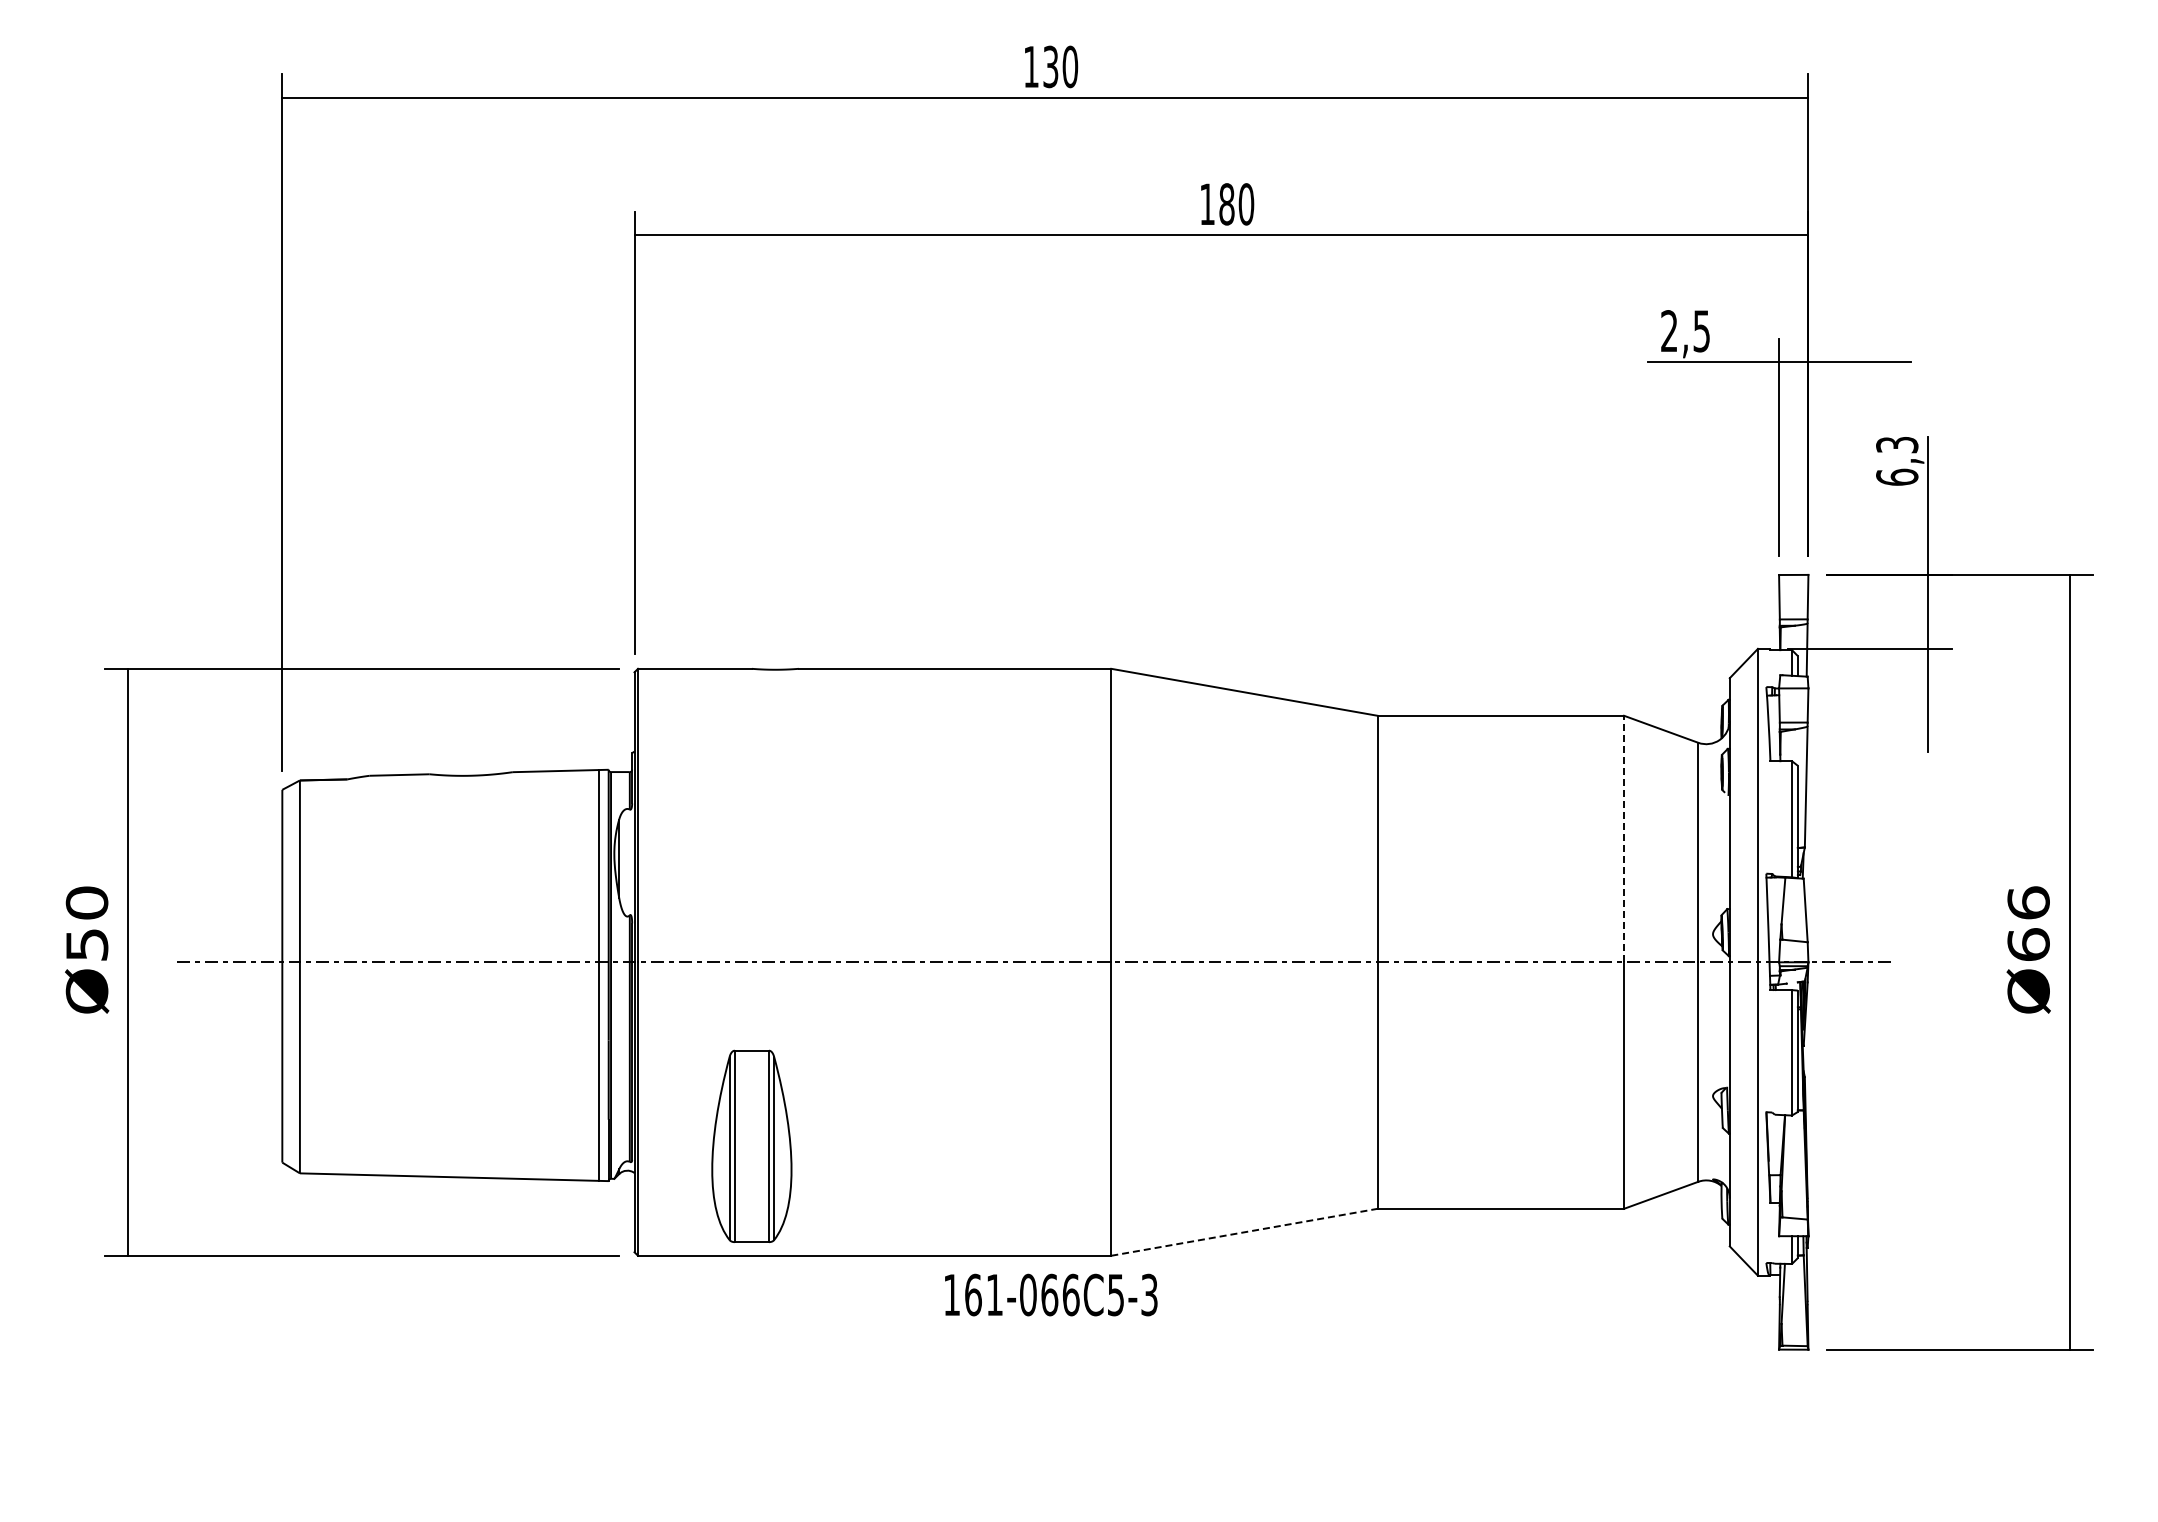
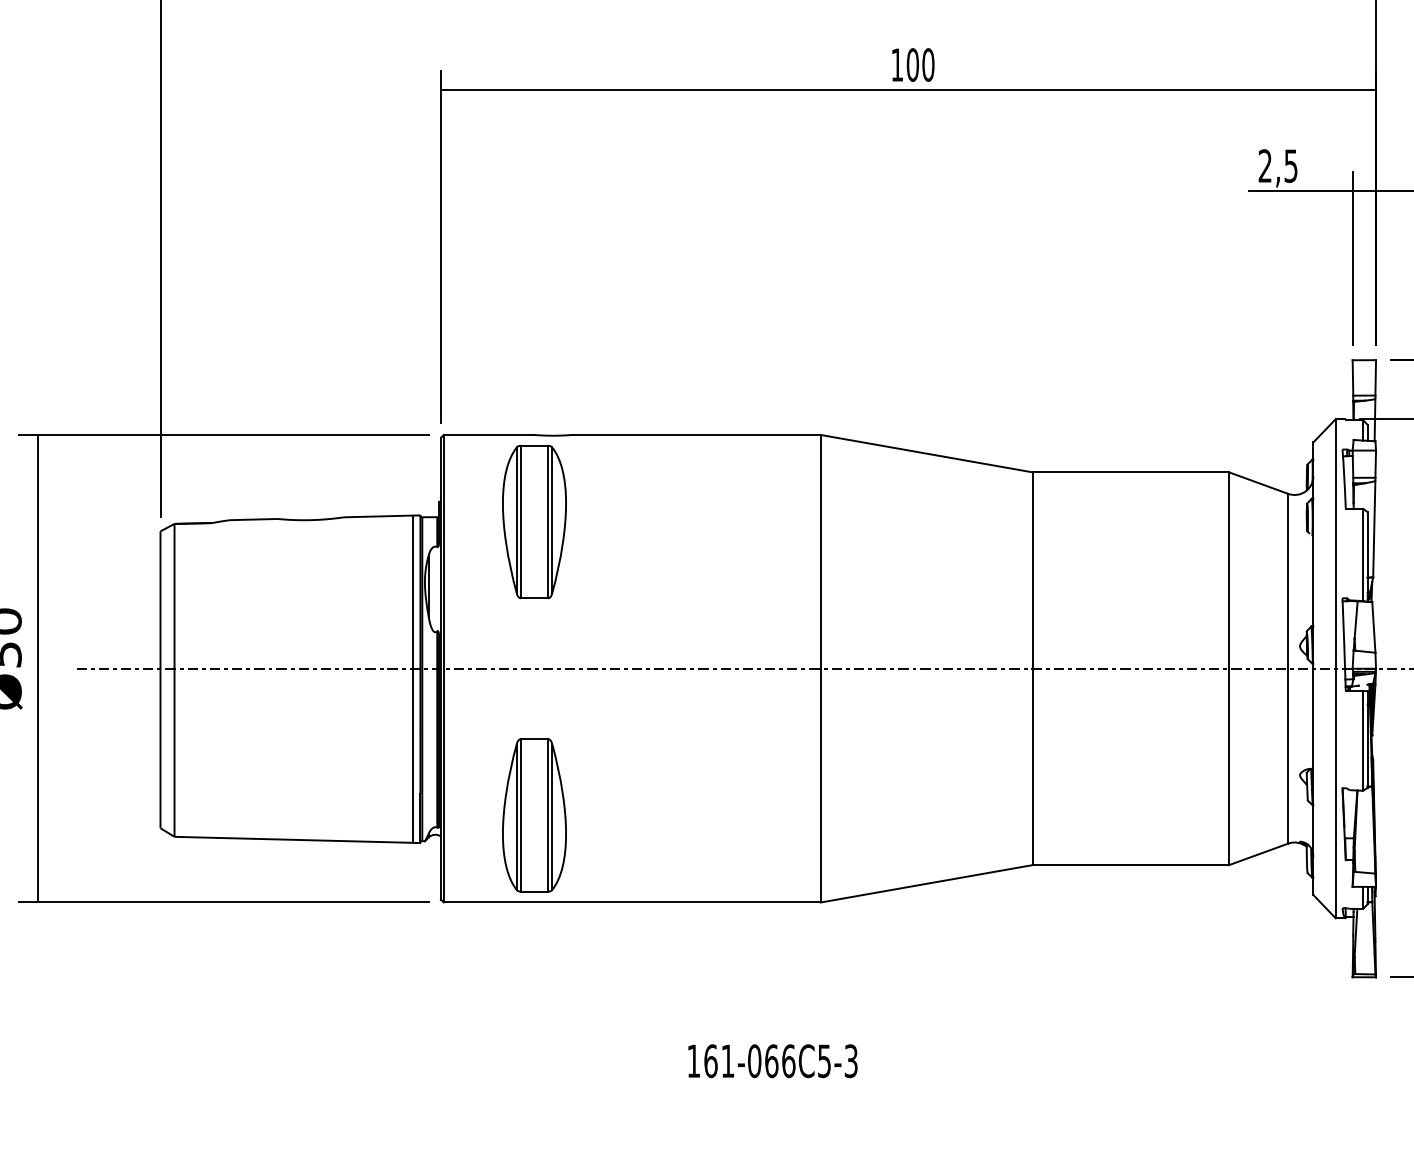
text: (1226, 204) -> (912, 65), 180 -> 100
part: (751, 777) -> (534, 521), added
line: (1624, 838) -> (1229, 570), dashed -> solid
line: (1244, 1232) -> (926, 883), dashed -> solid
text: (1051, 1294) -> (773, 1060), moved

